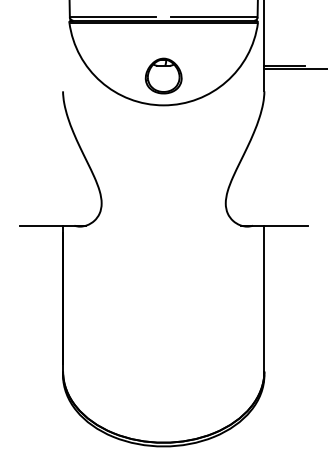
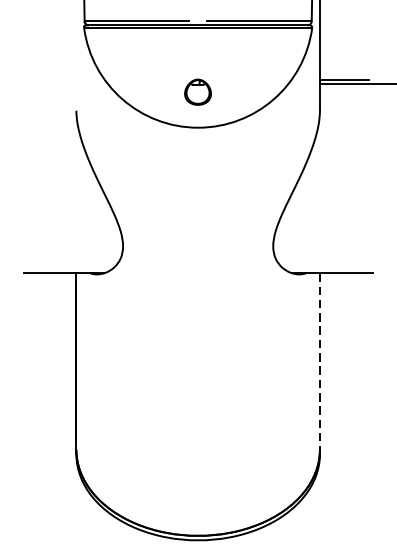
part: (163, 75) -> (197, 91), size x0.6
line: (264, 300) -> (320, 363), solid -> dashed

